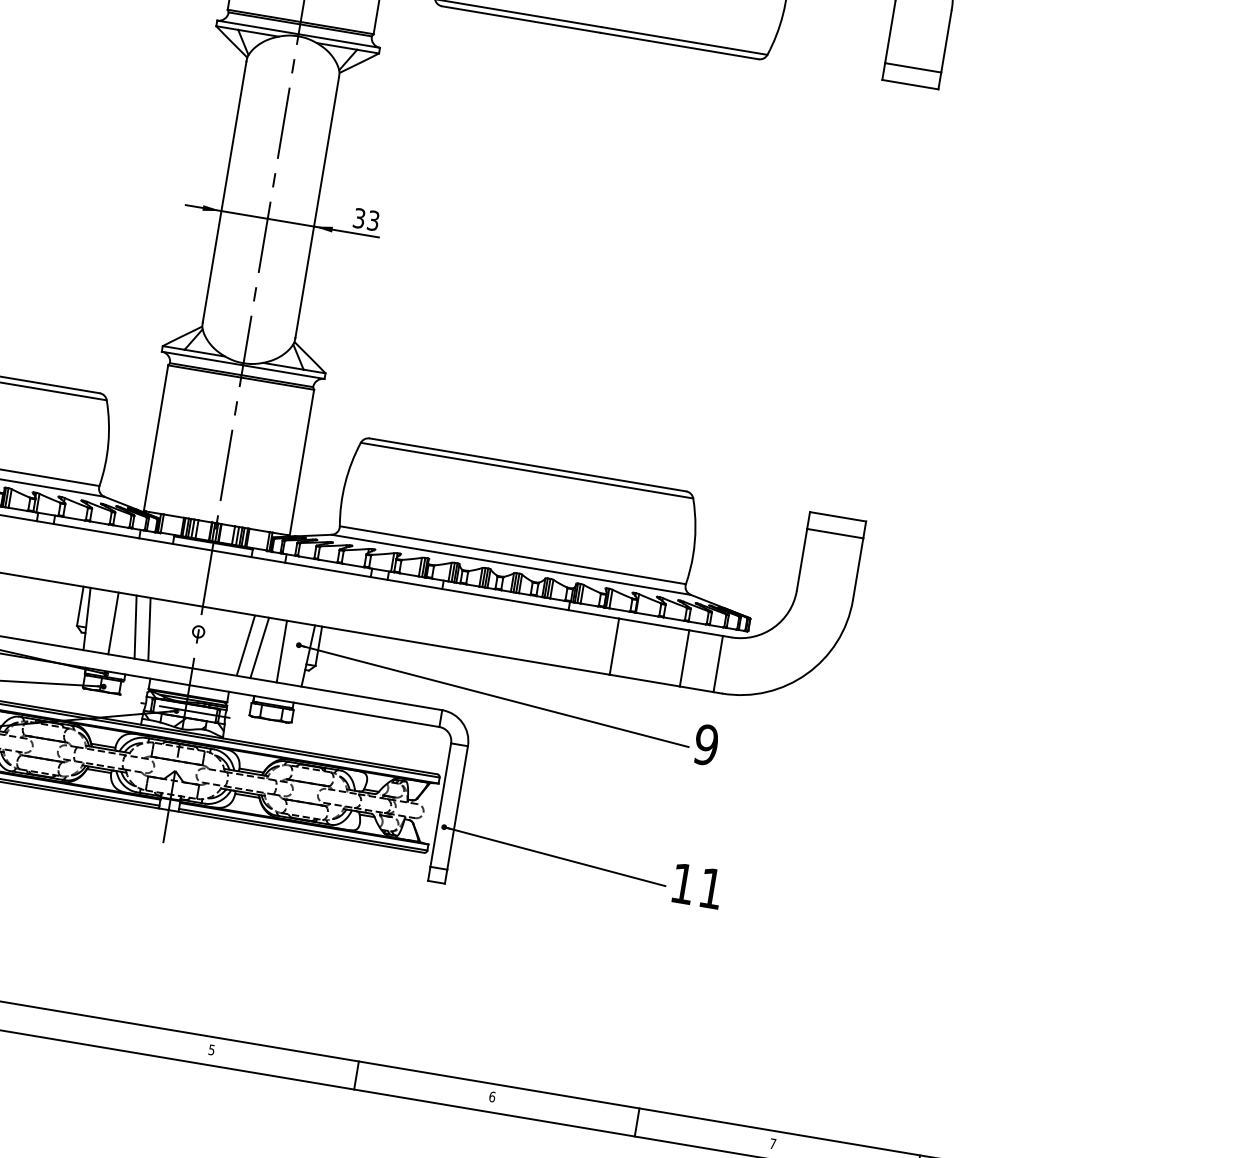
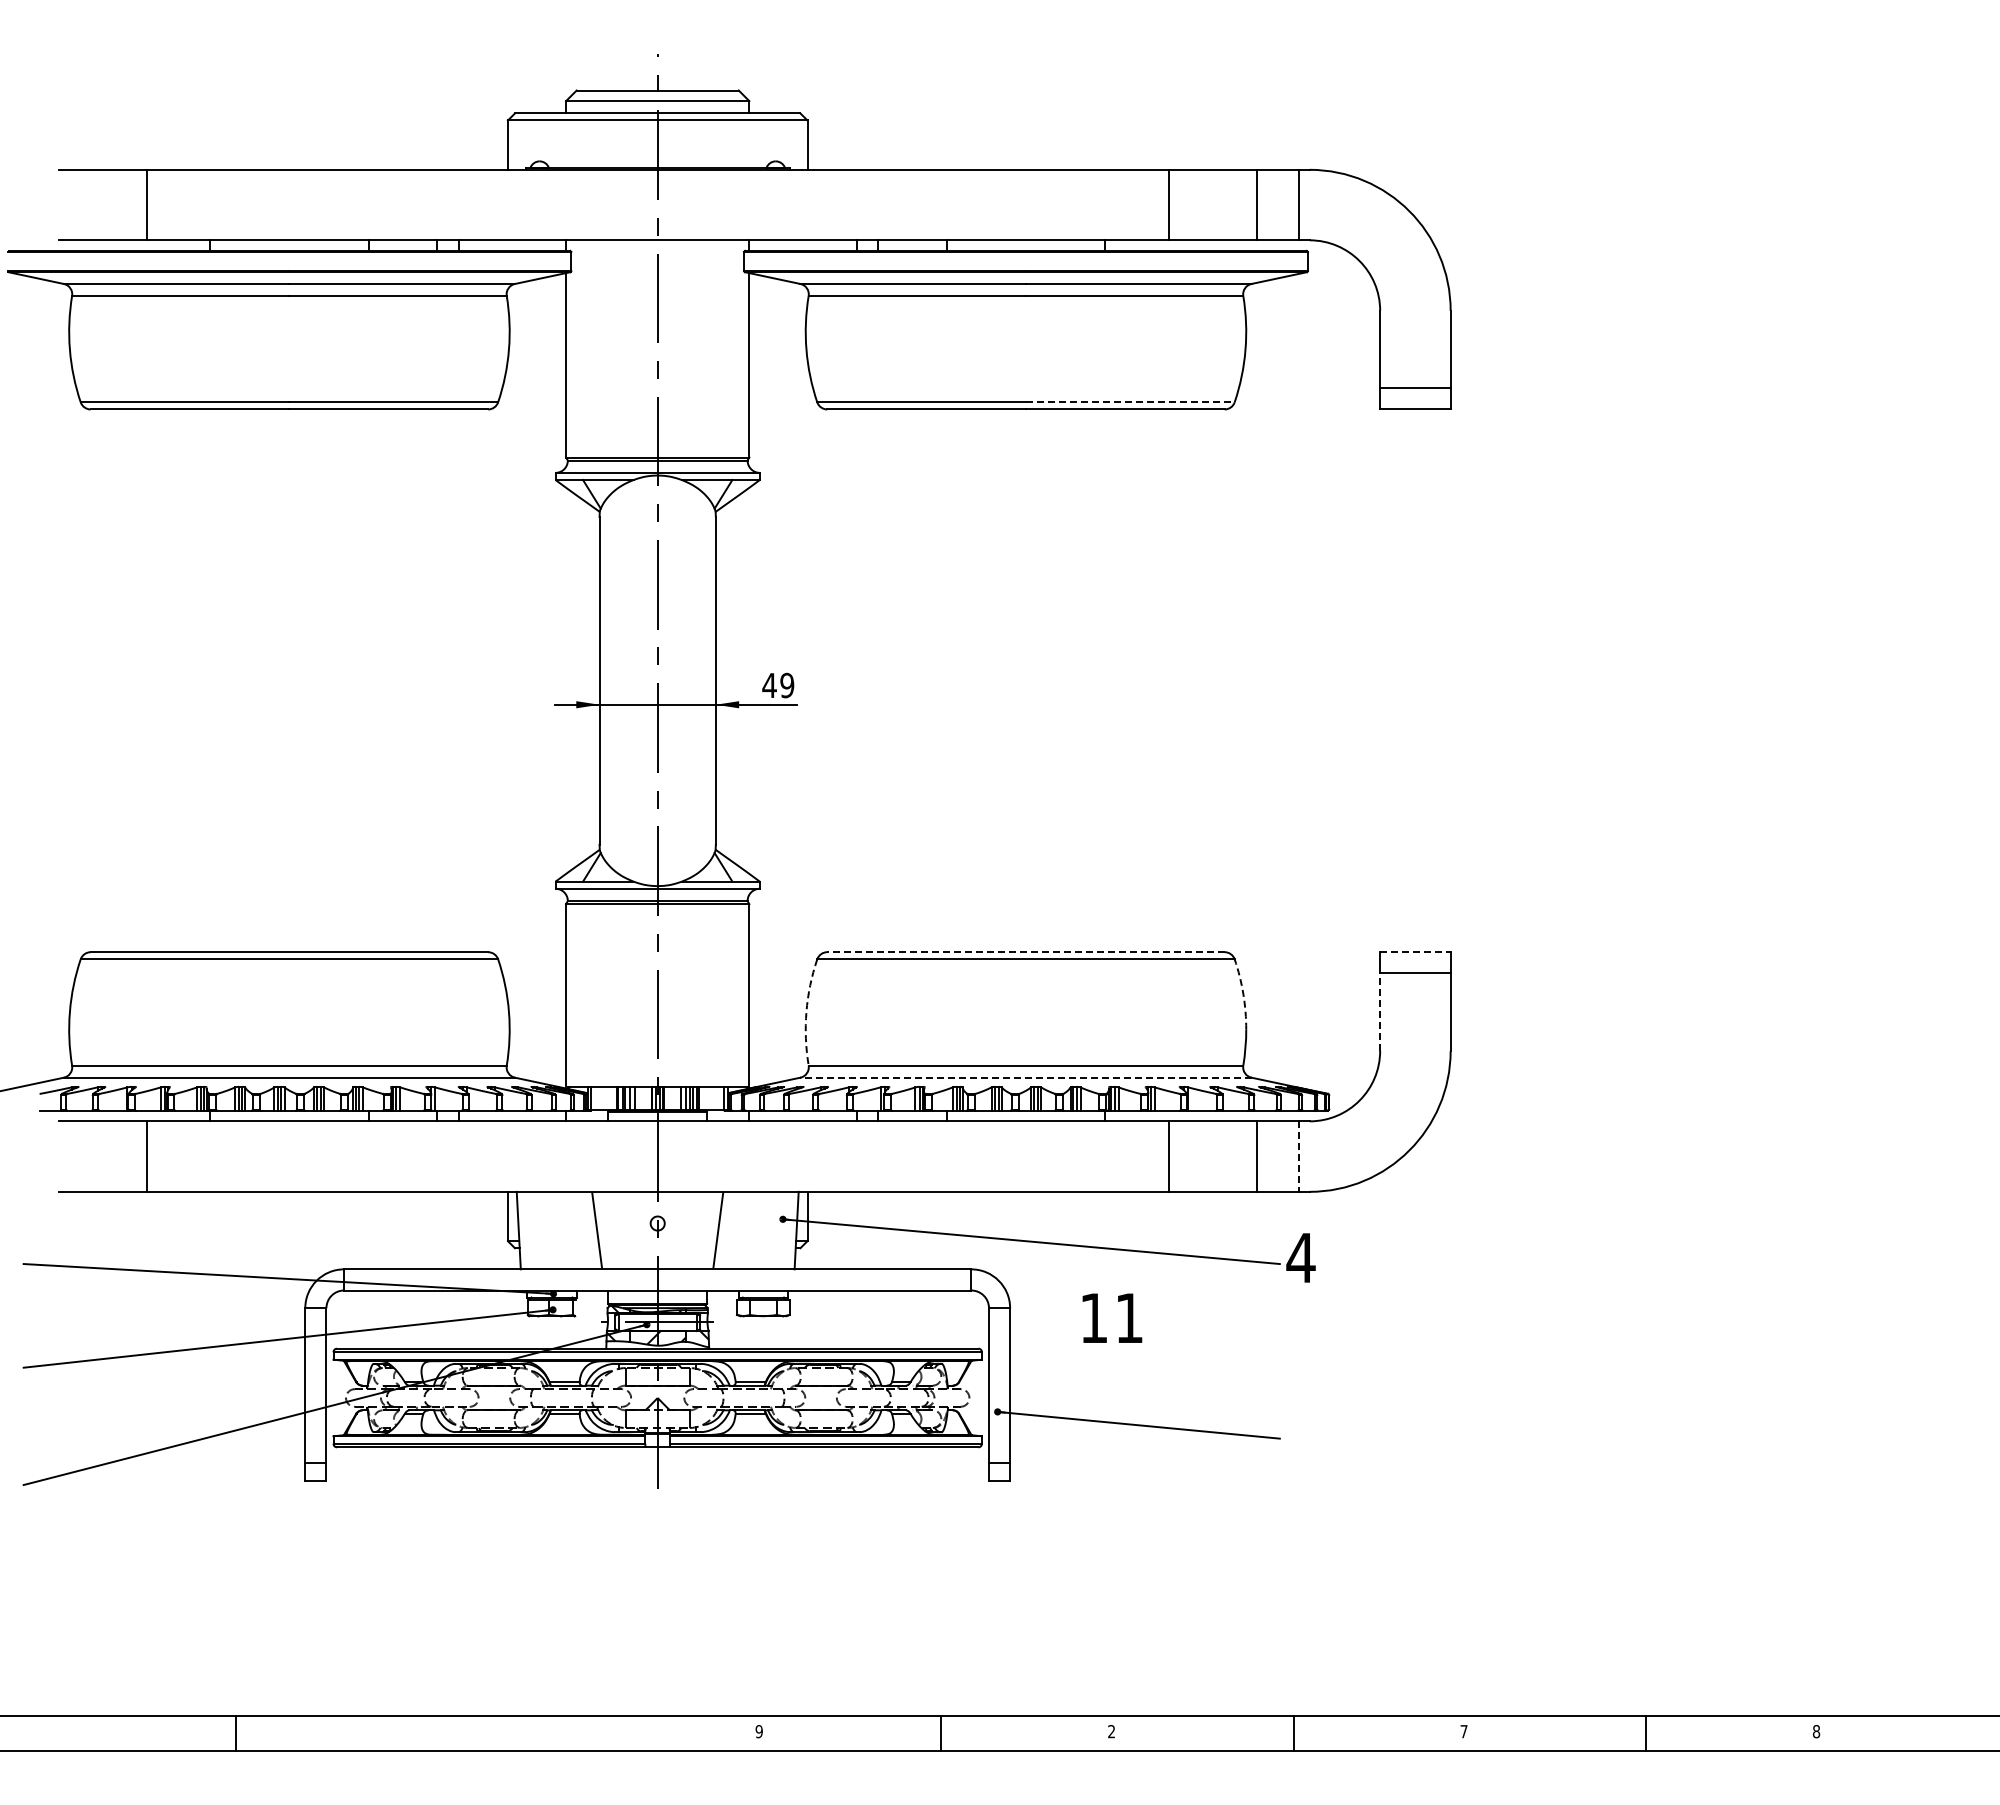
line: (684, 41) -> (1130, 402), solid -> dashed
text: (366, 219) -> (778, 685), 33 -> 49
line: (527, 465) -> (1025, 952), solid -> dashed
arc: (345, 482) -> (806, 1011), solid -> dashed
line: (838, 517) -> (1415, 952), solid -> dashed
arc: (695, 527) -> (1243, 994), solid -> dashed
line: (802, 560) -> (1380, 1012), solid -> dashed
line: (510, 564) -> (1025, 1077), solid -> dashed
line: (113, 623) -> (552, 1230), removed
line: (135, 627) -> (579, 1230), removed
line: (259, 647) -> (735, 1230), removed
line: (281, 651) -> (763, 1230), removed
line: (718, 664) -> (1299, 1157), solid -> dashed
text: (705, 744) -> (1300, 1257), 9 -> 4
text: (697, 885) -> (1112, 1317), moved
text: (211, 1049) -> (758, 1731), 5 -> 9
text: (492, 1096) -> (1111, 1731), 6 -> 2

